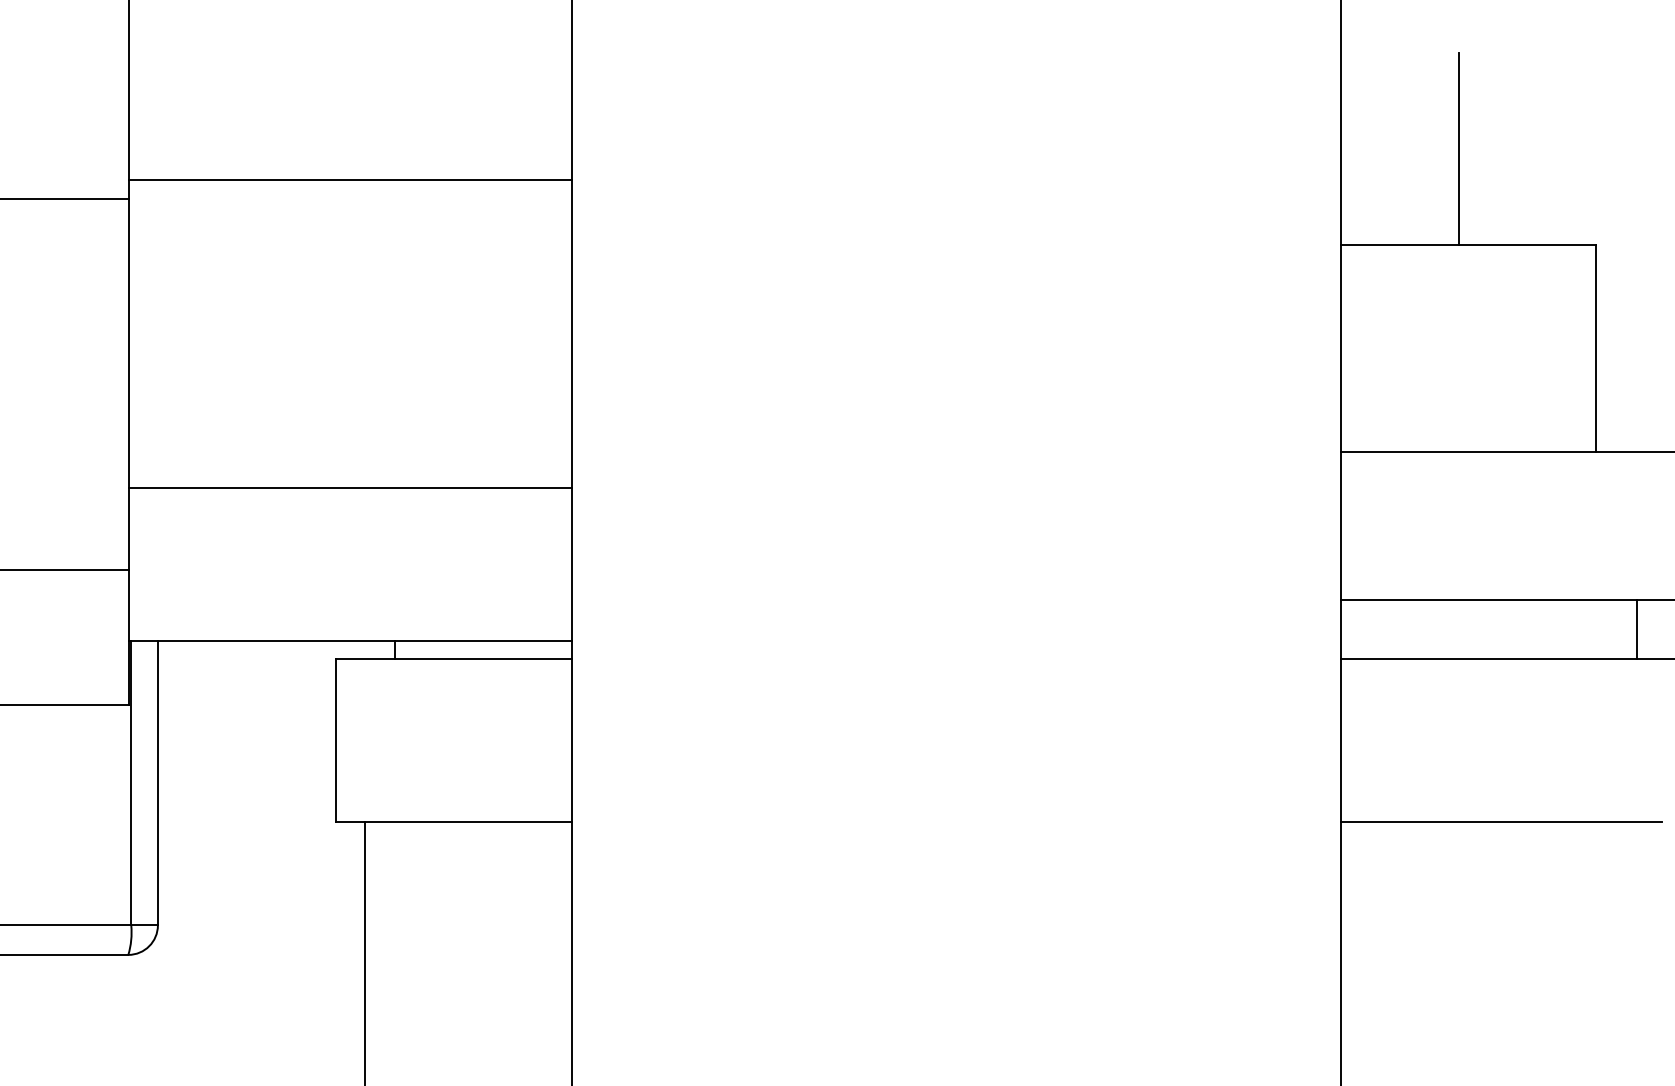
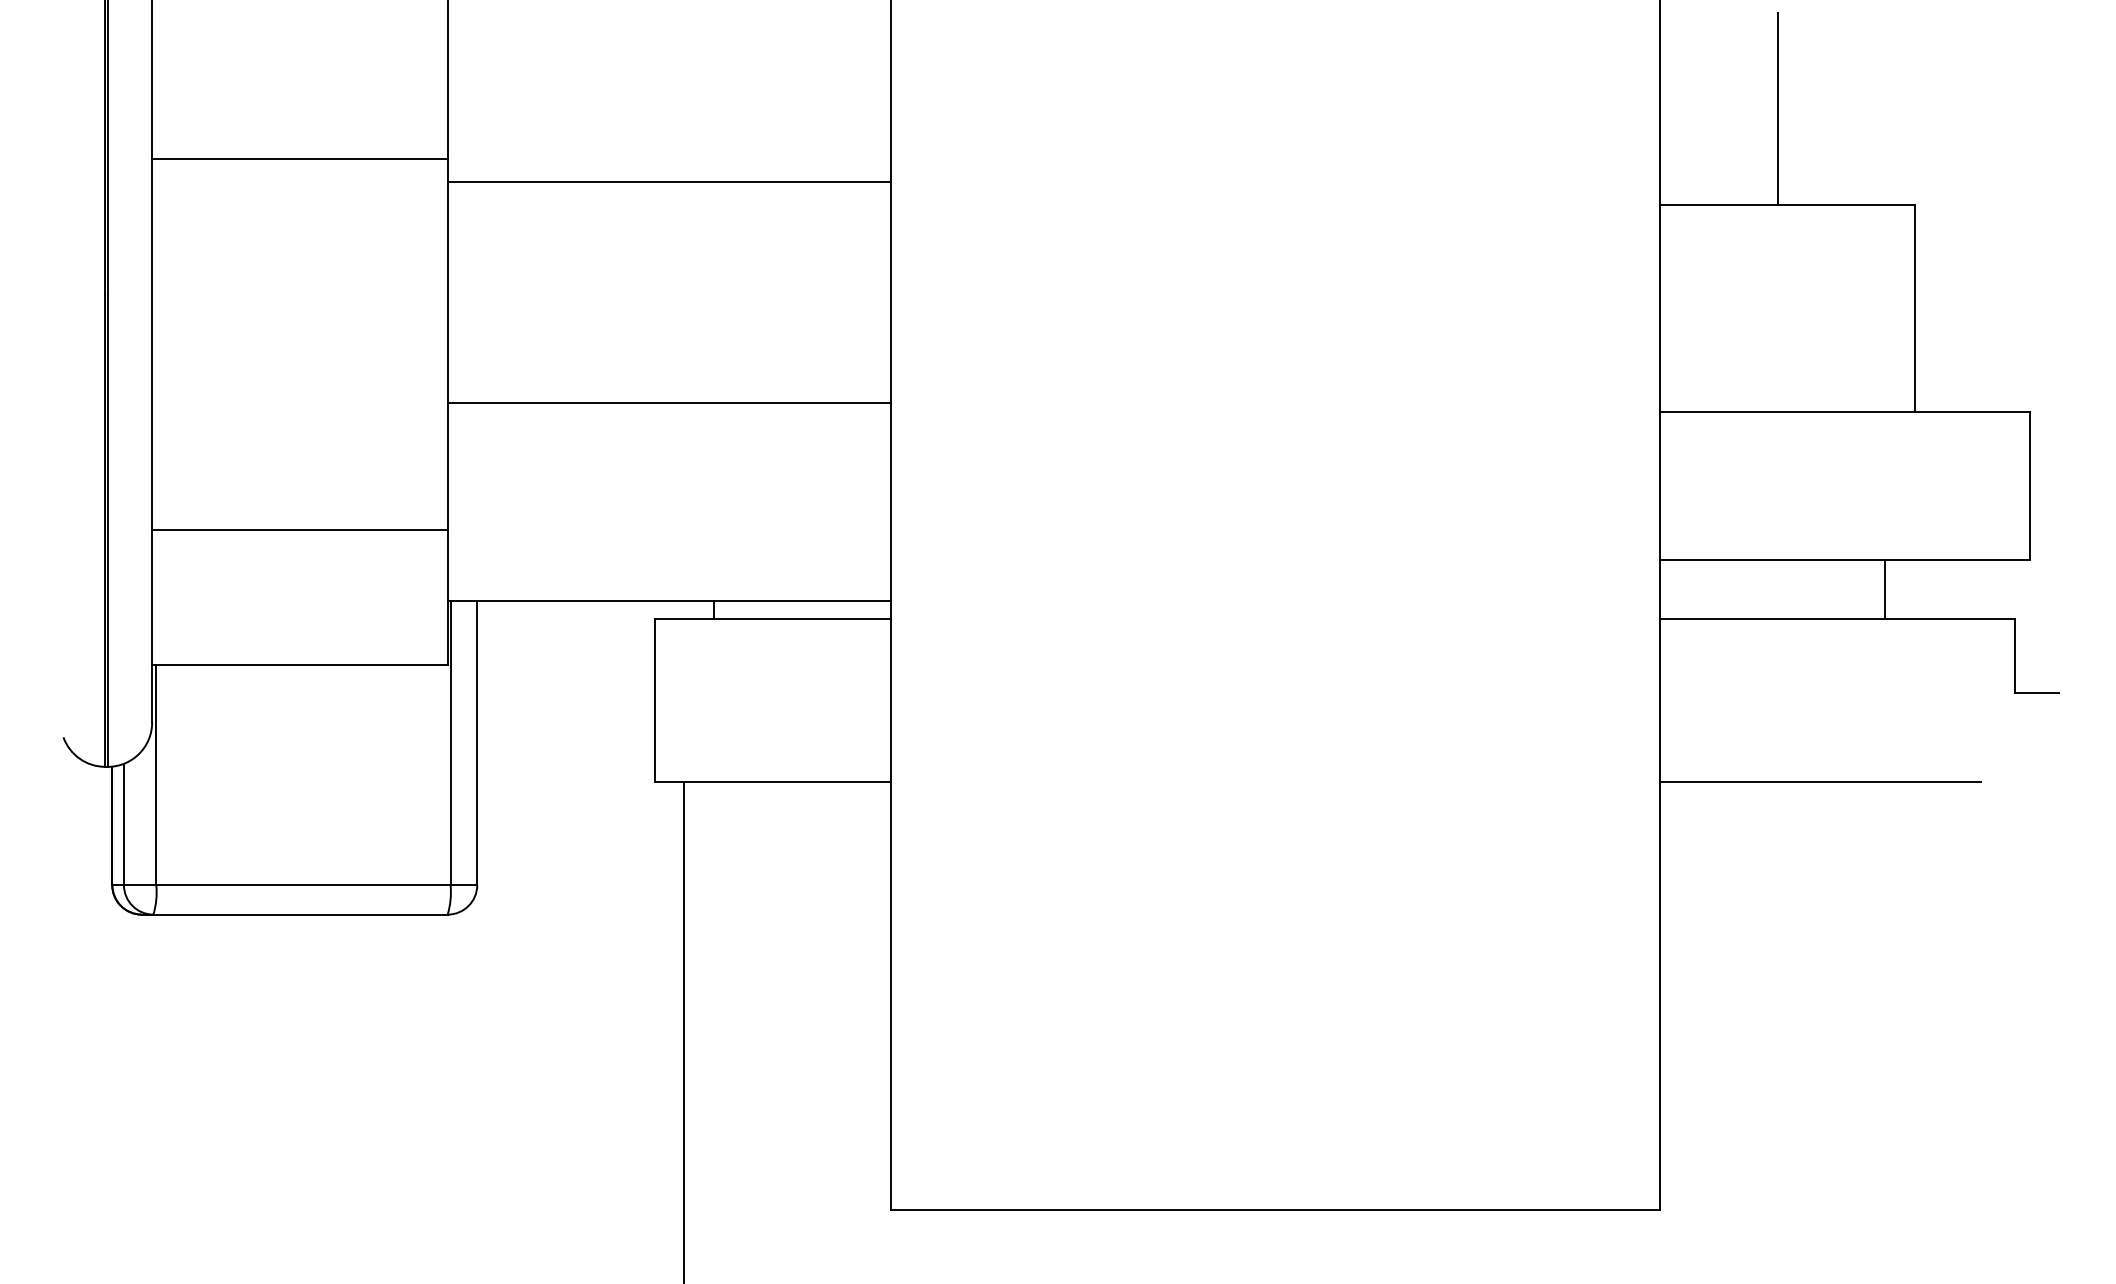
line: (350, 180) -> (669, 182), moved
line: (350, 487) -> (669, 403), moved
line: (1636, 628) -> (1884, 588), moved

